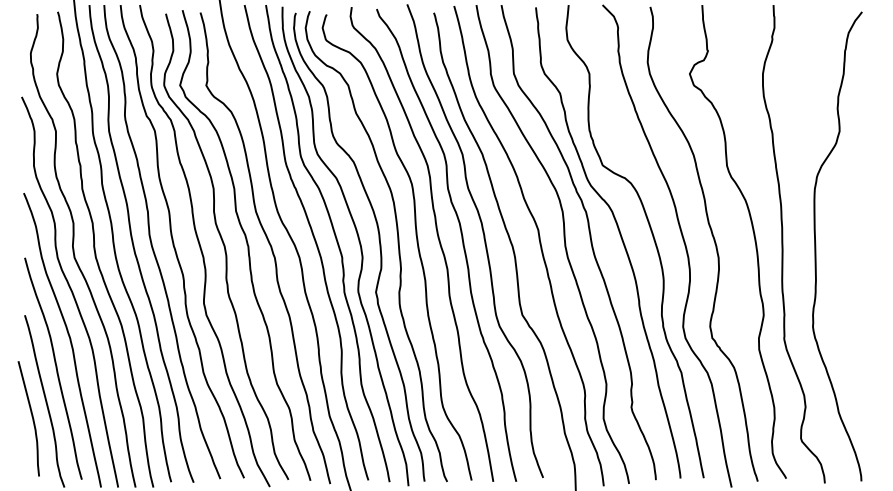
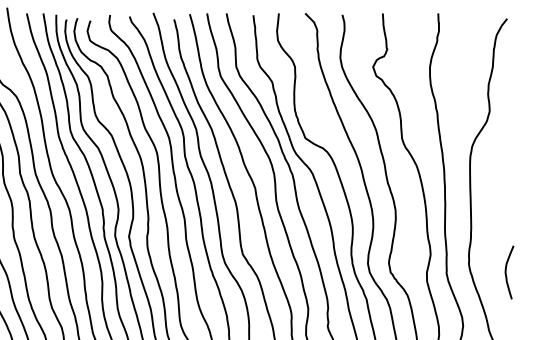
curve: (861, 336) -> (506, 271), added

